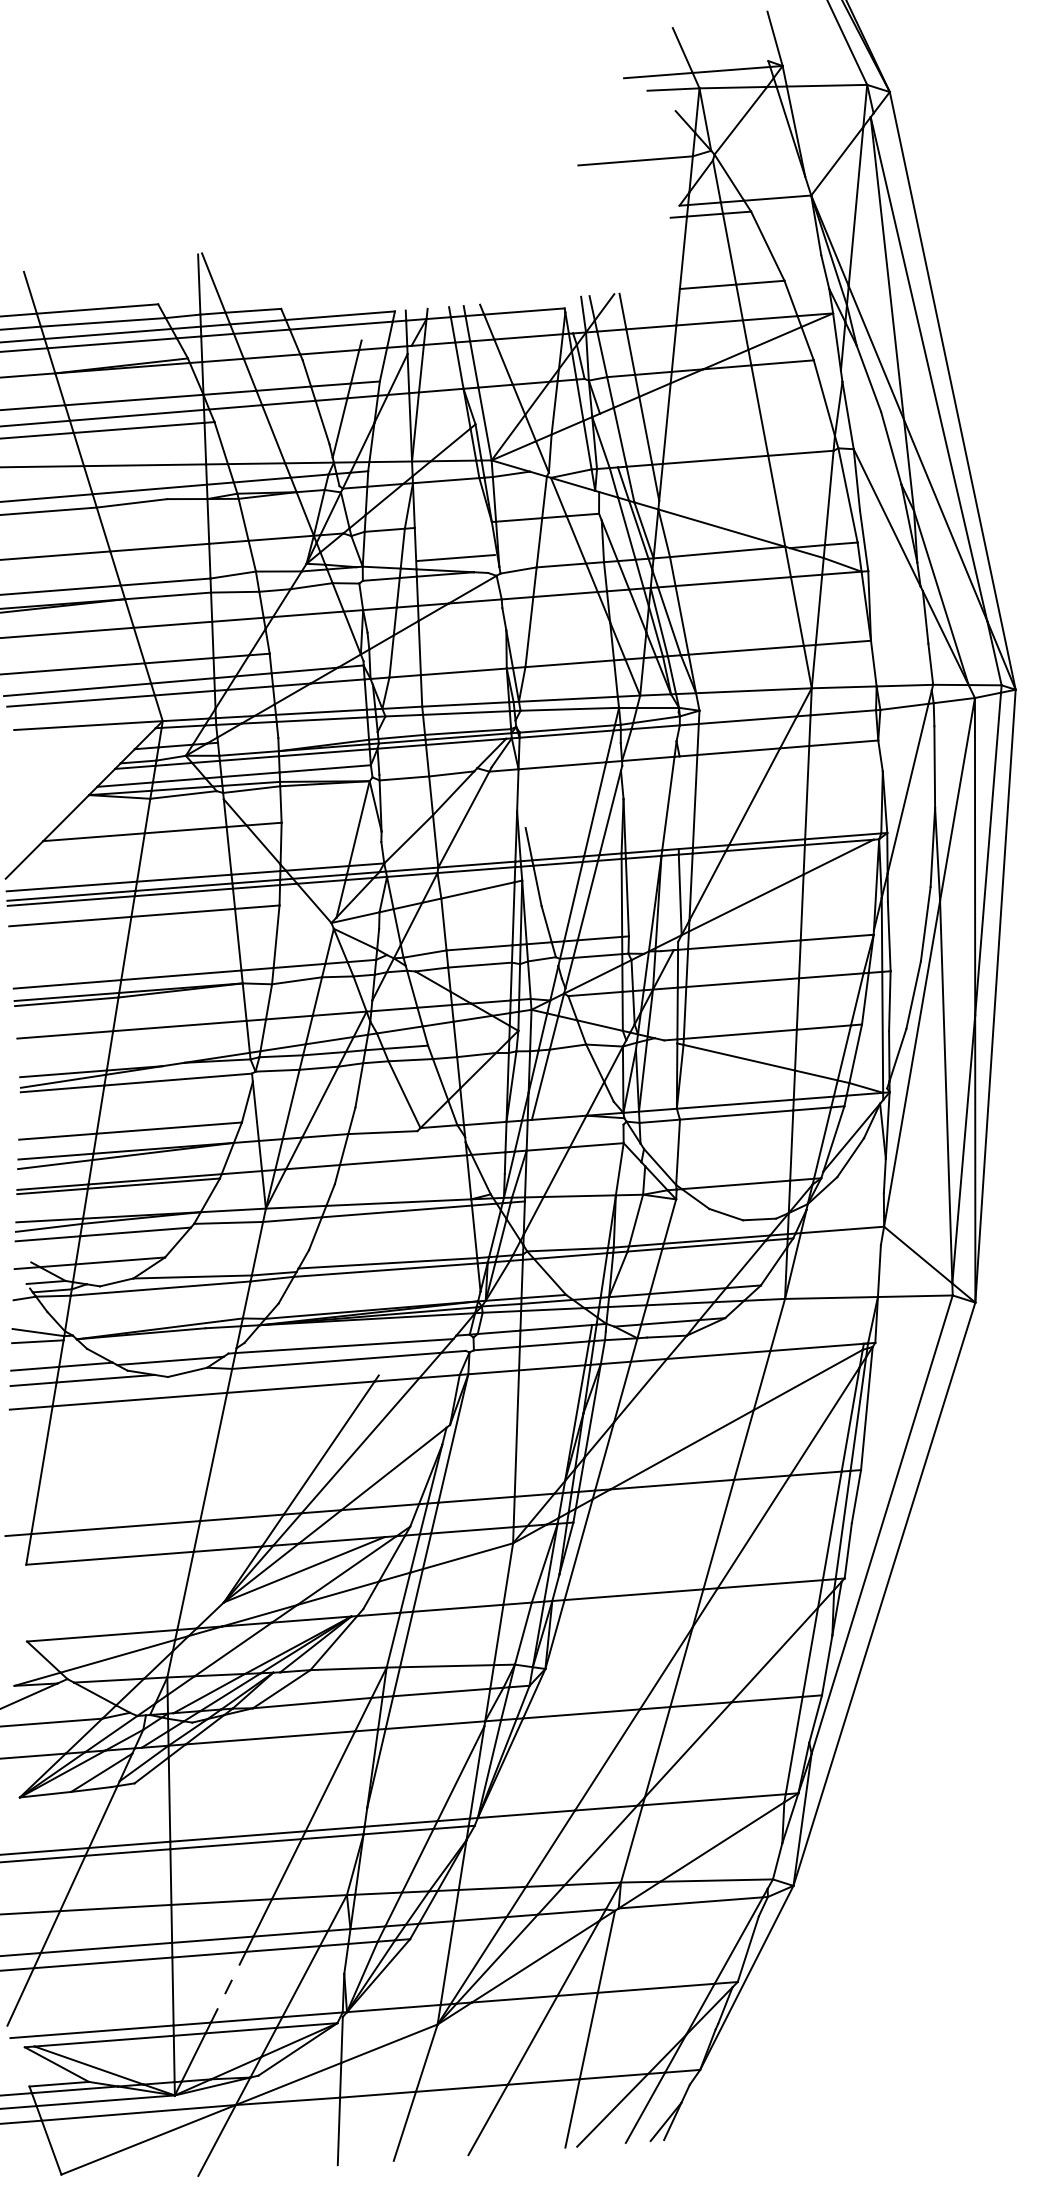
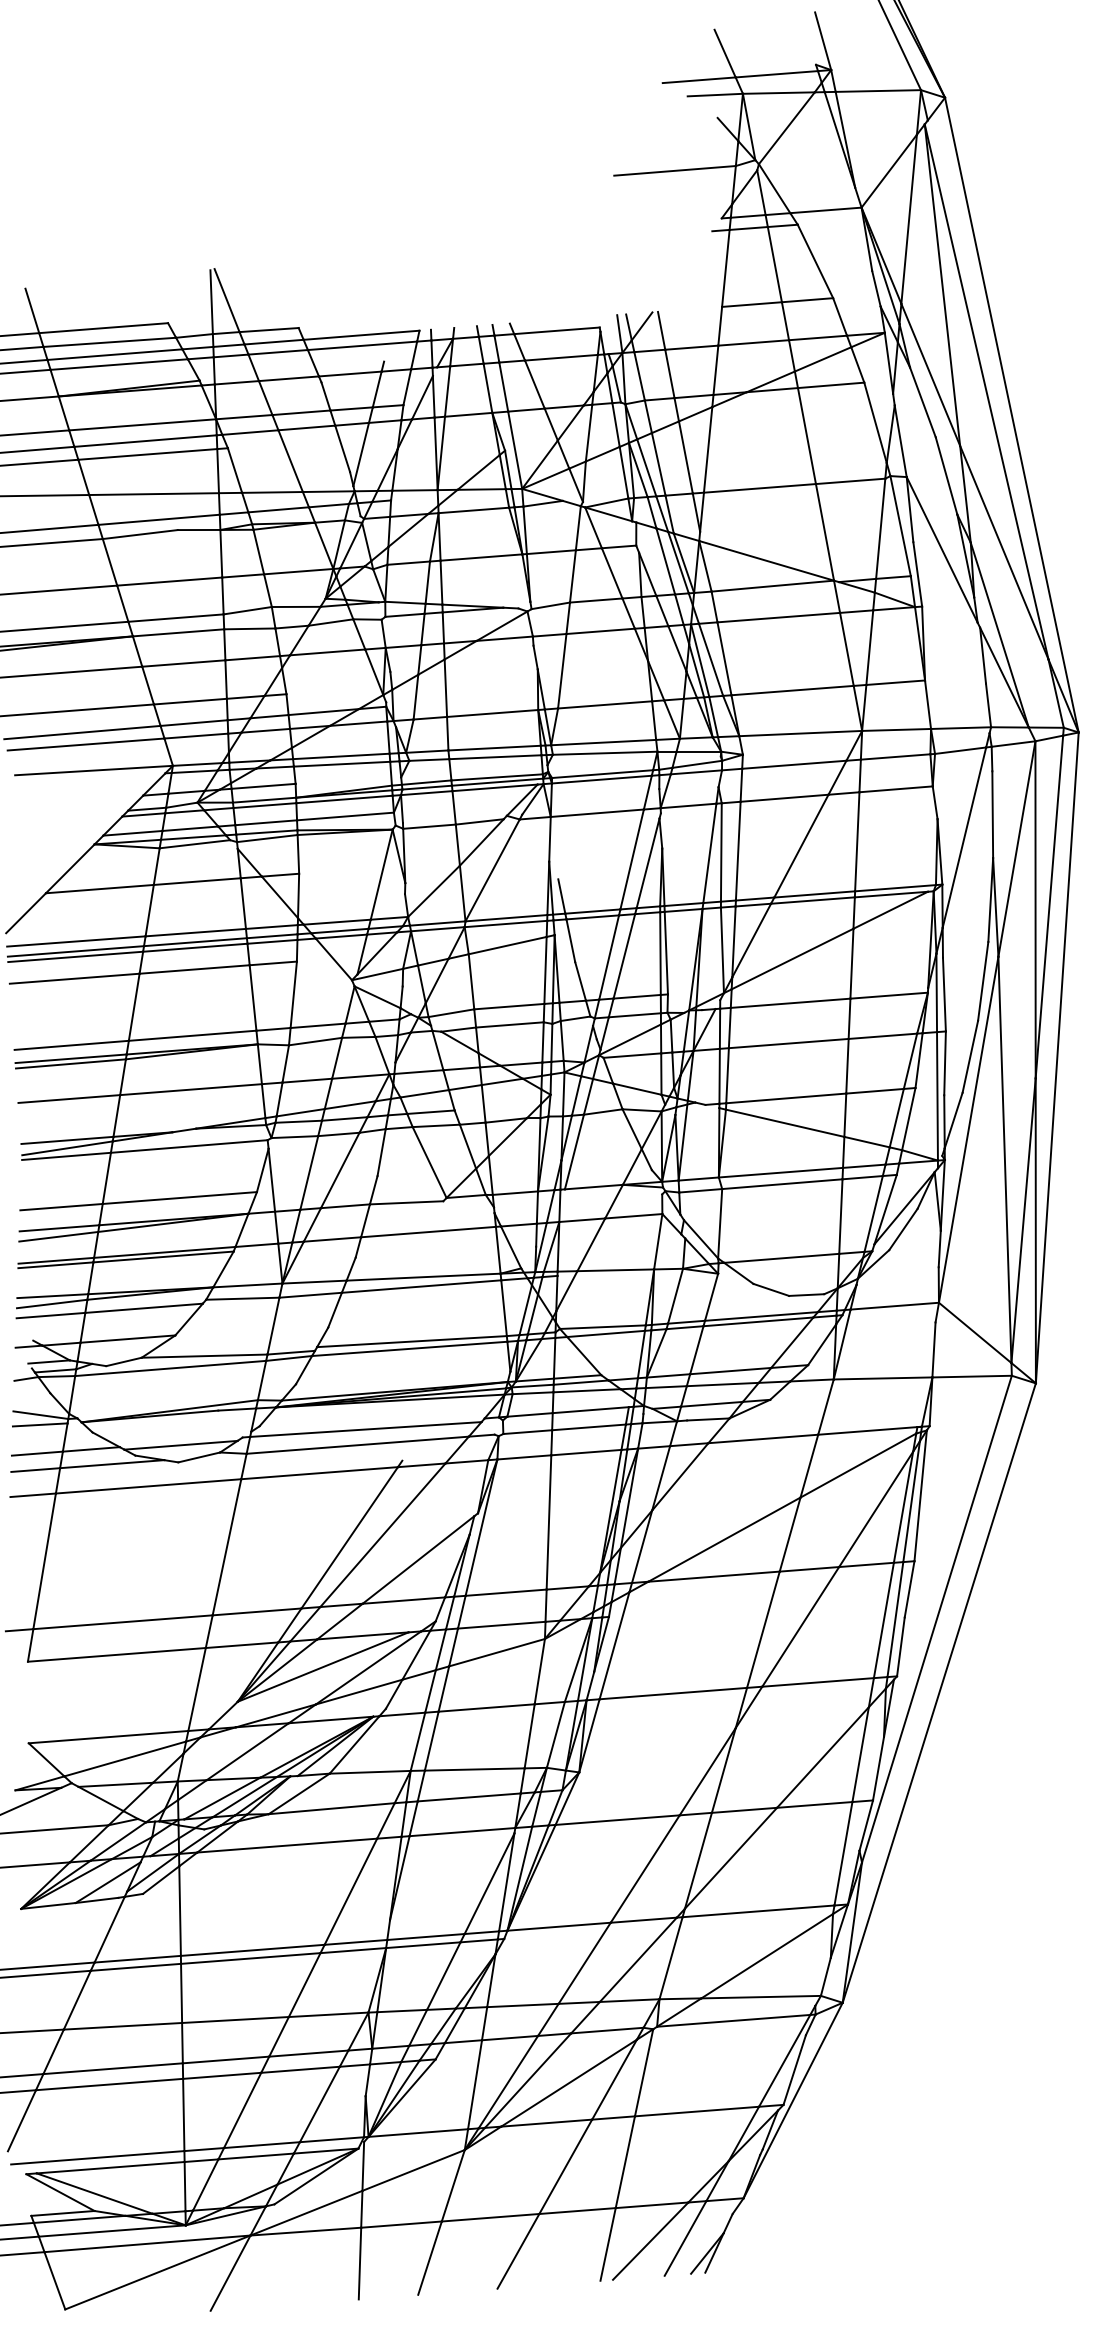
line: (608, 440) -> (646, 467), added
line: (455, 557) -> (480, 557), moved
line: (248, 740) -> (263, 786), added
line: (678, 802) -> (720, 852), added
line: (228, 1987) -> (242, 2110), dashed -> solid

